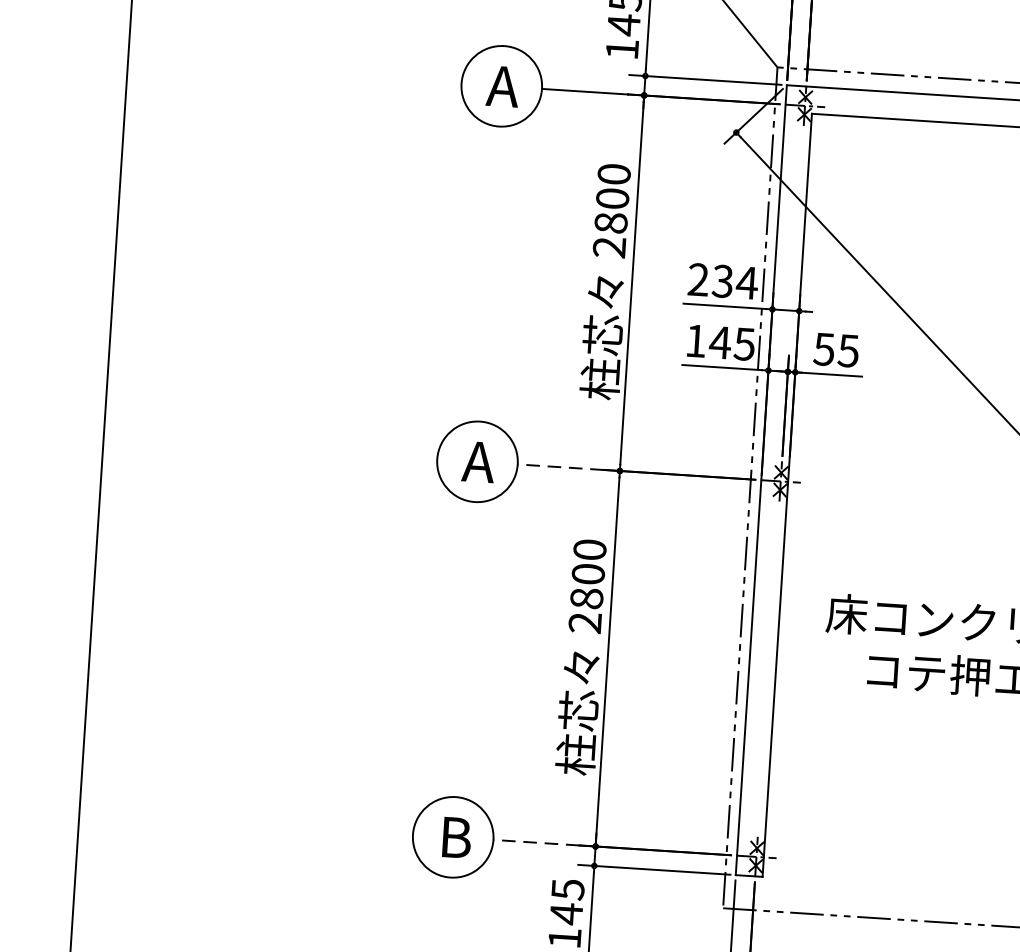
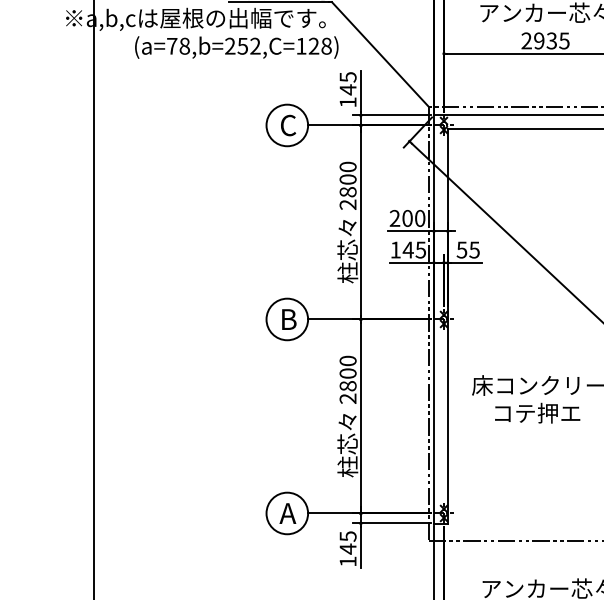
text: (502, 86) -> (287, 125), A -> C
text: (734, 282) -> (413, 218), 234 -> 200
text: (477, 461) -> (287, 319), A -> B
line: (559, 467) -> (329, 319), dashed -> solid
text: (453, 837) -> (287, 513), B -> A
line: (534, 842) -> (329, 513), dashed -> solid

